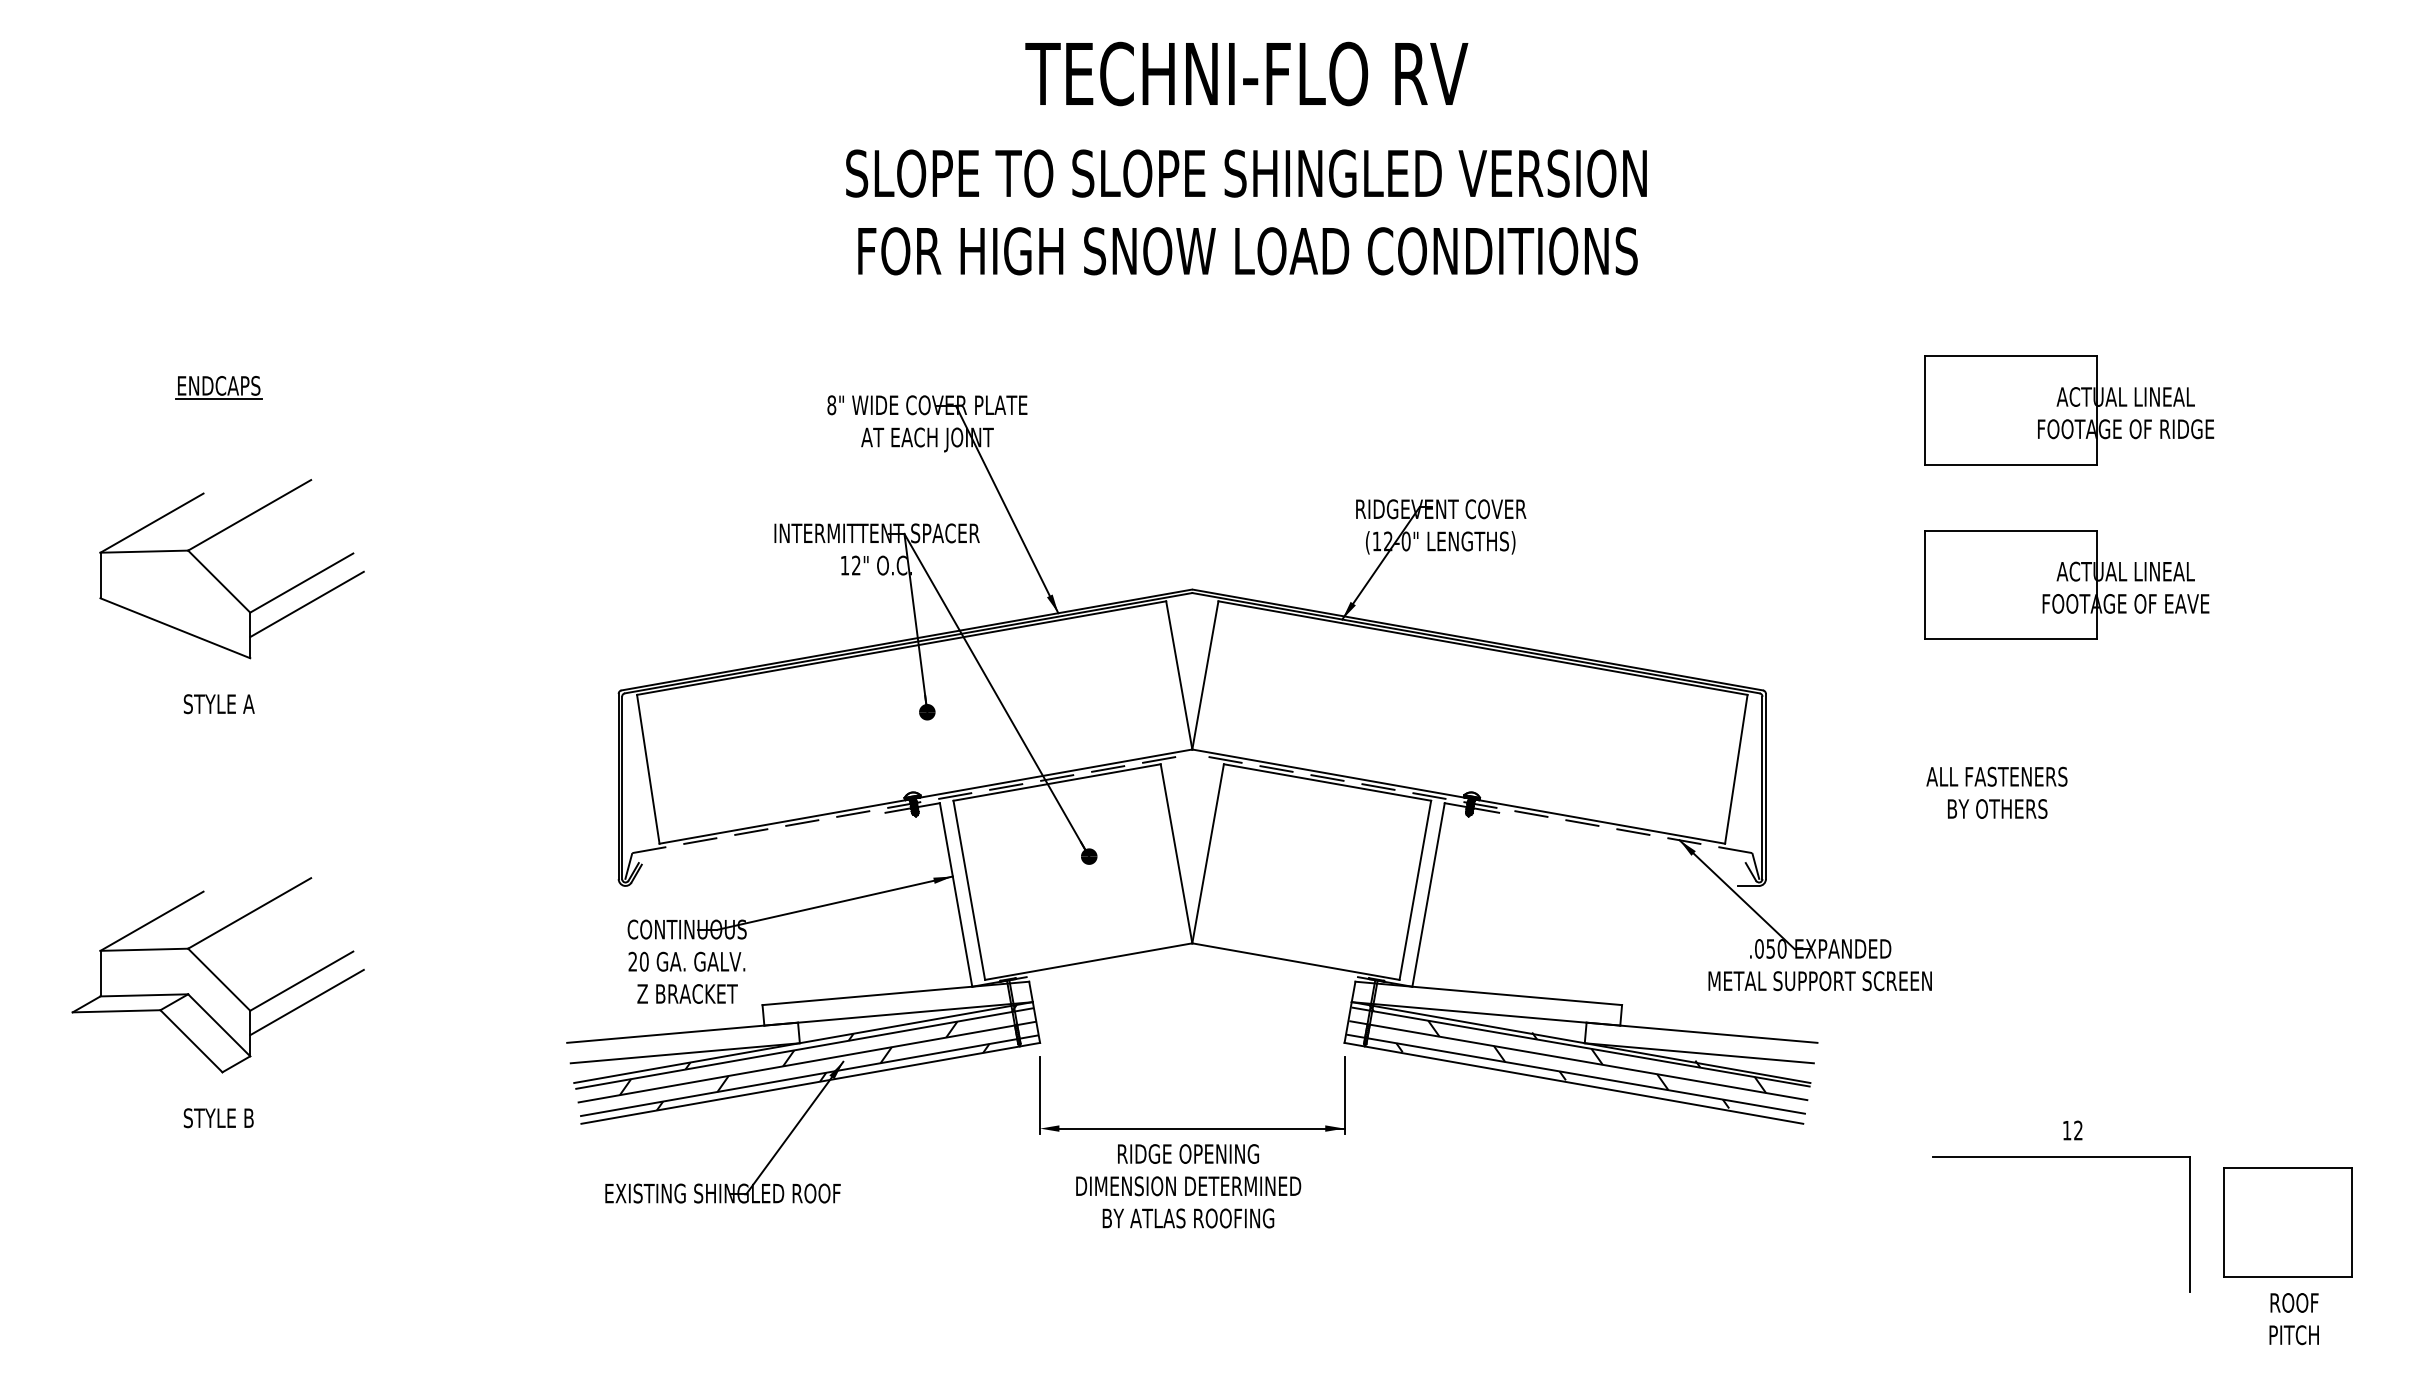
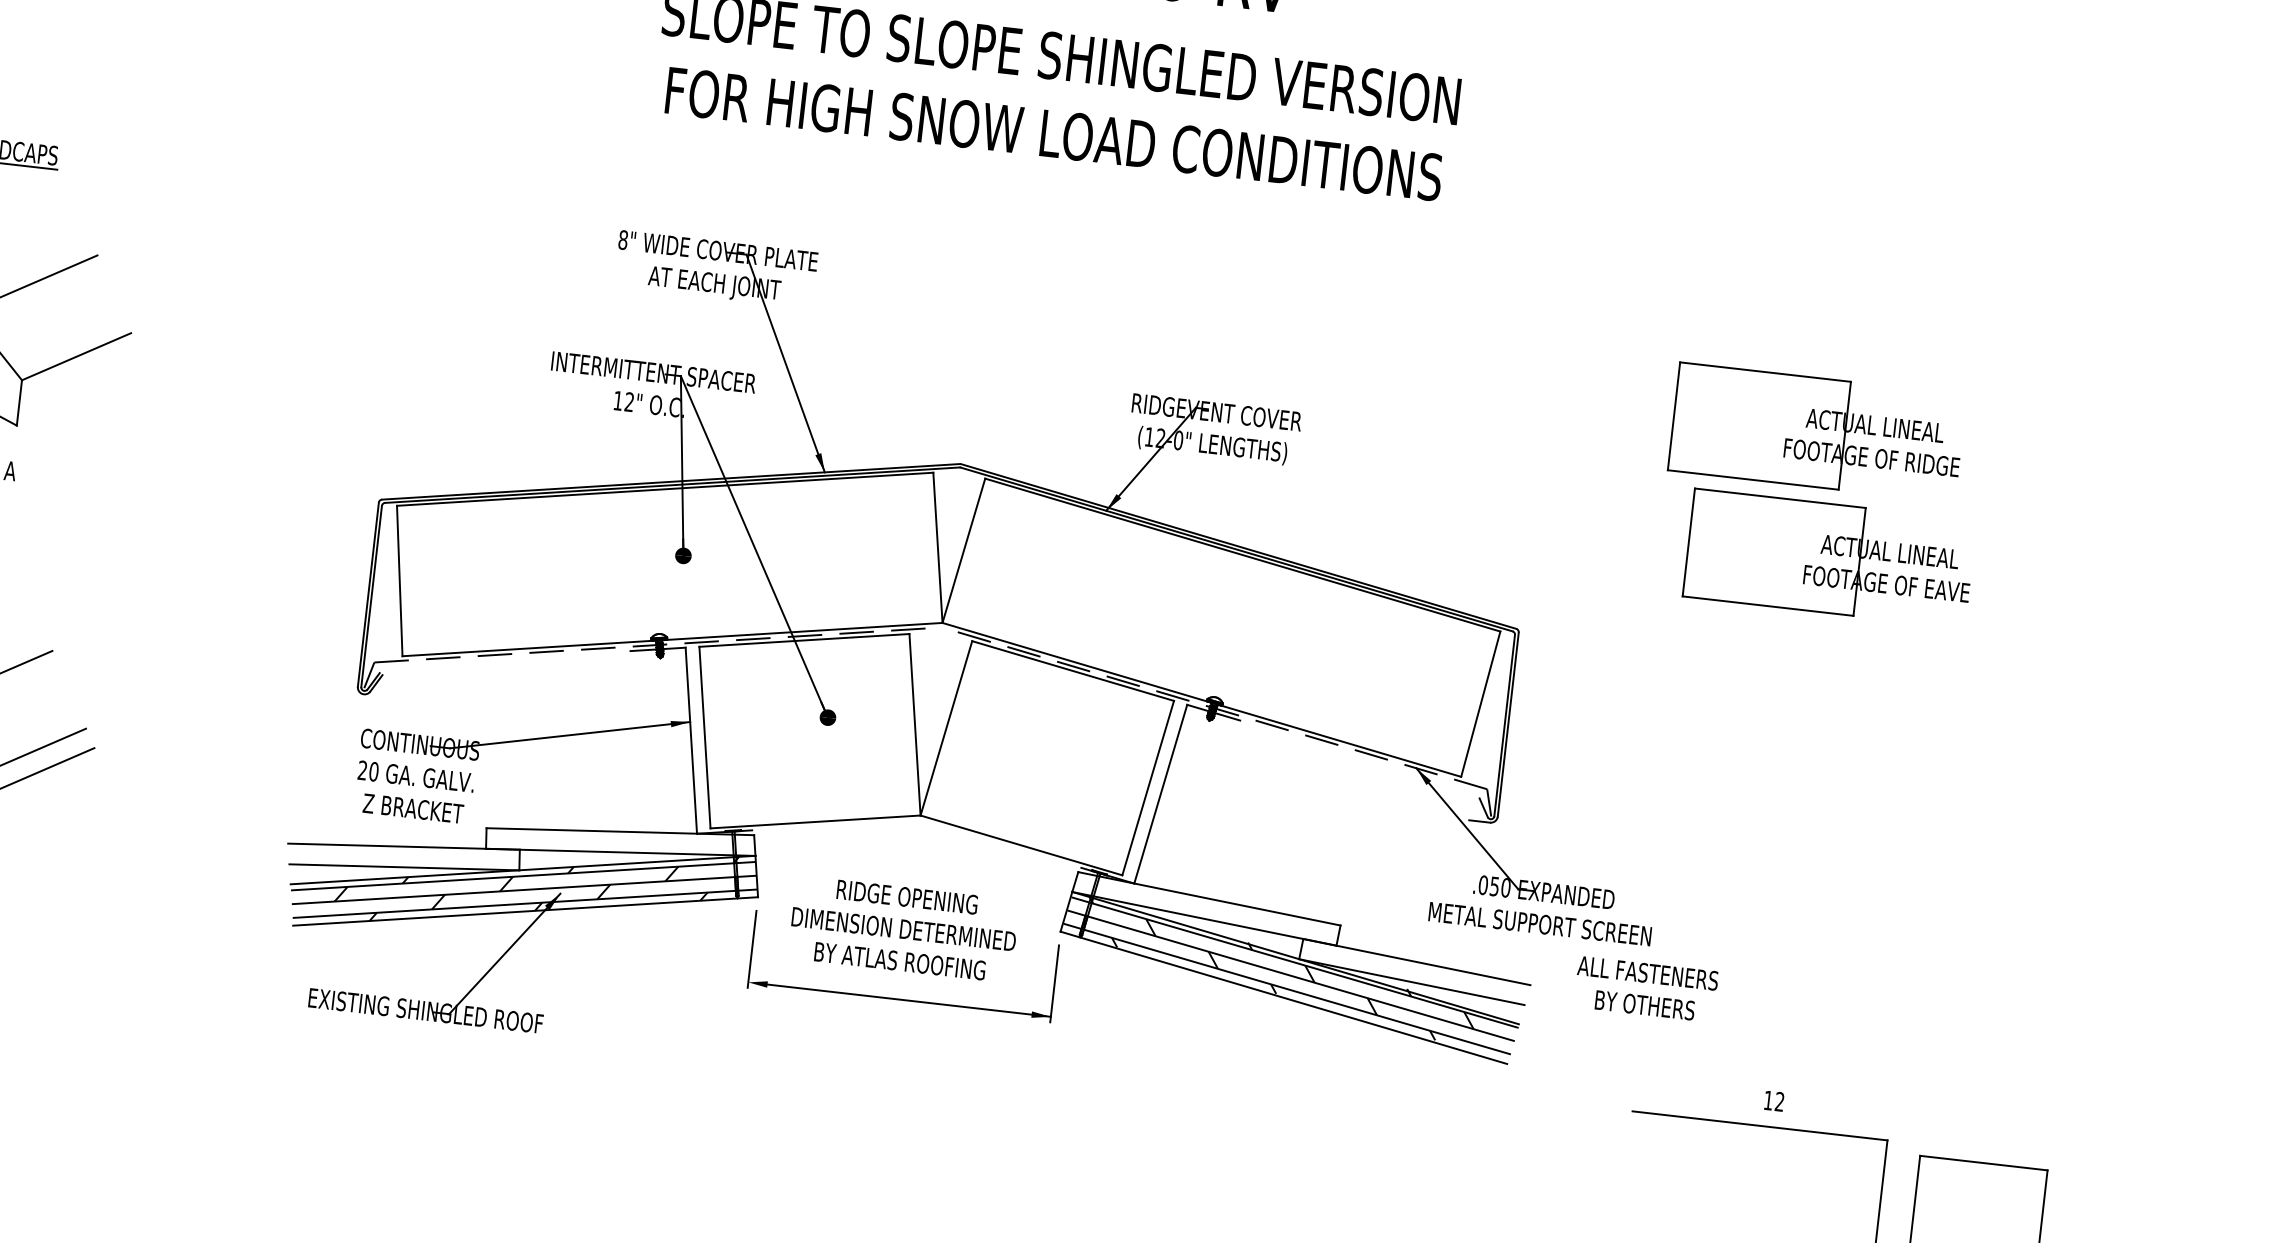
part: (2069, 410) -> (1817, 432), moved
line: (306, 604) -> (78, 378), removed
text: (1996, 792) -> (1645, 988), moved
text: (1188, 1186) -> (903, 929), moved

